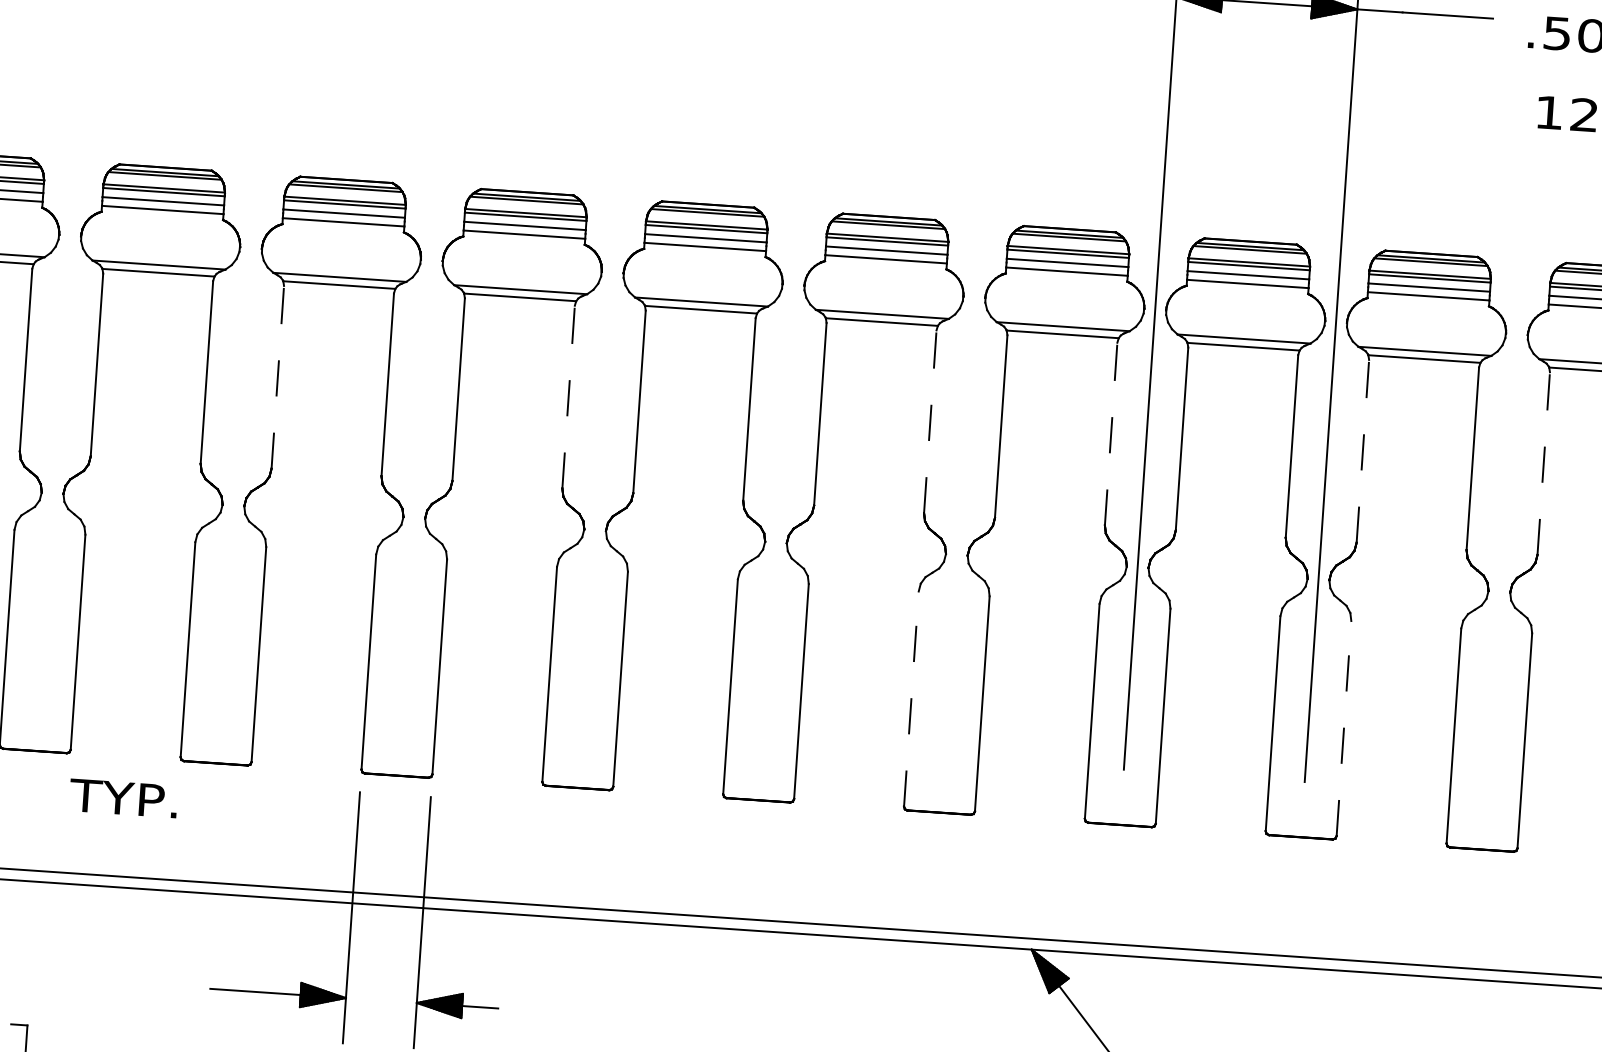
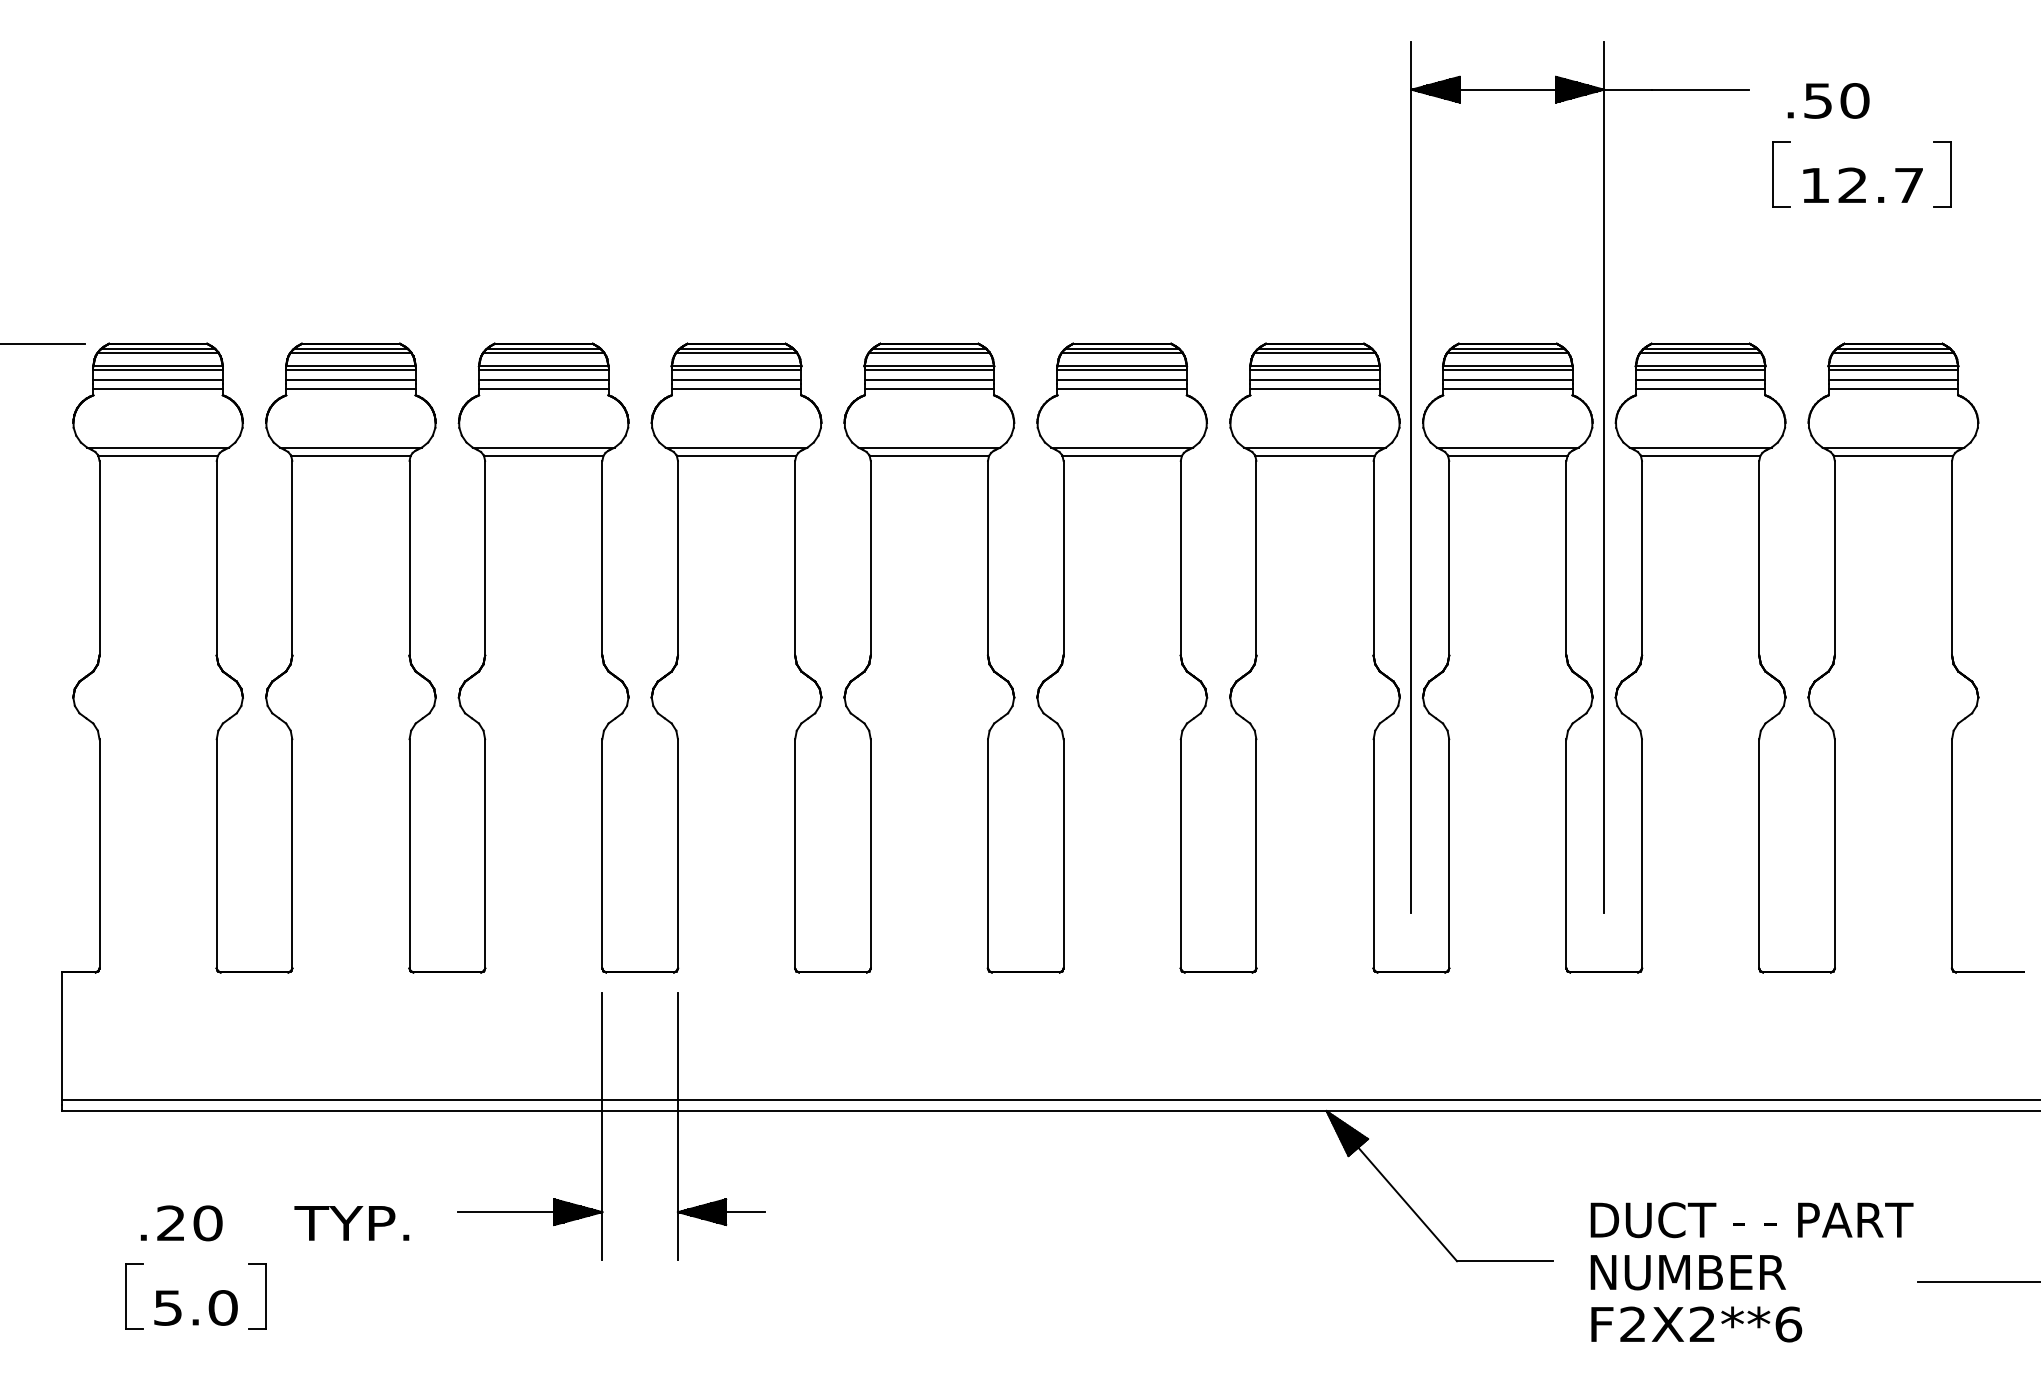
part: (1510, 99) -> (1773, 174), added
line: (278, 376) -> (485, 557), dashed -> solid
line: (568, 396) -> (795, 557), dashed -> solid
line: (930, 421) -> (1180, 557), dashed -> solid
line: (1111, 433) -> (1373, 557), dashed -> solid
line: (1363, 450) -> (1642, 557), dashed -> solid
line: (1543, 462) -> (1834, 557), dashed -> solid
line: (911, 698) -> (1180, 853), dashed -> solid
line: (1344, 728) -> (1642, 853), dashed -> solid
text: (123, 798) -> (351, 1223), moved

